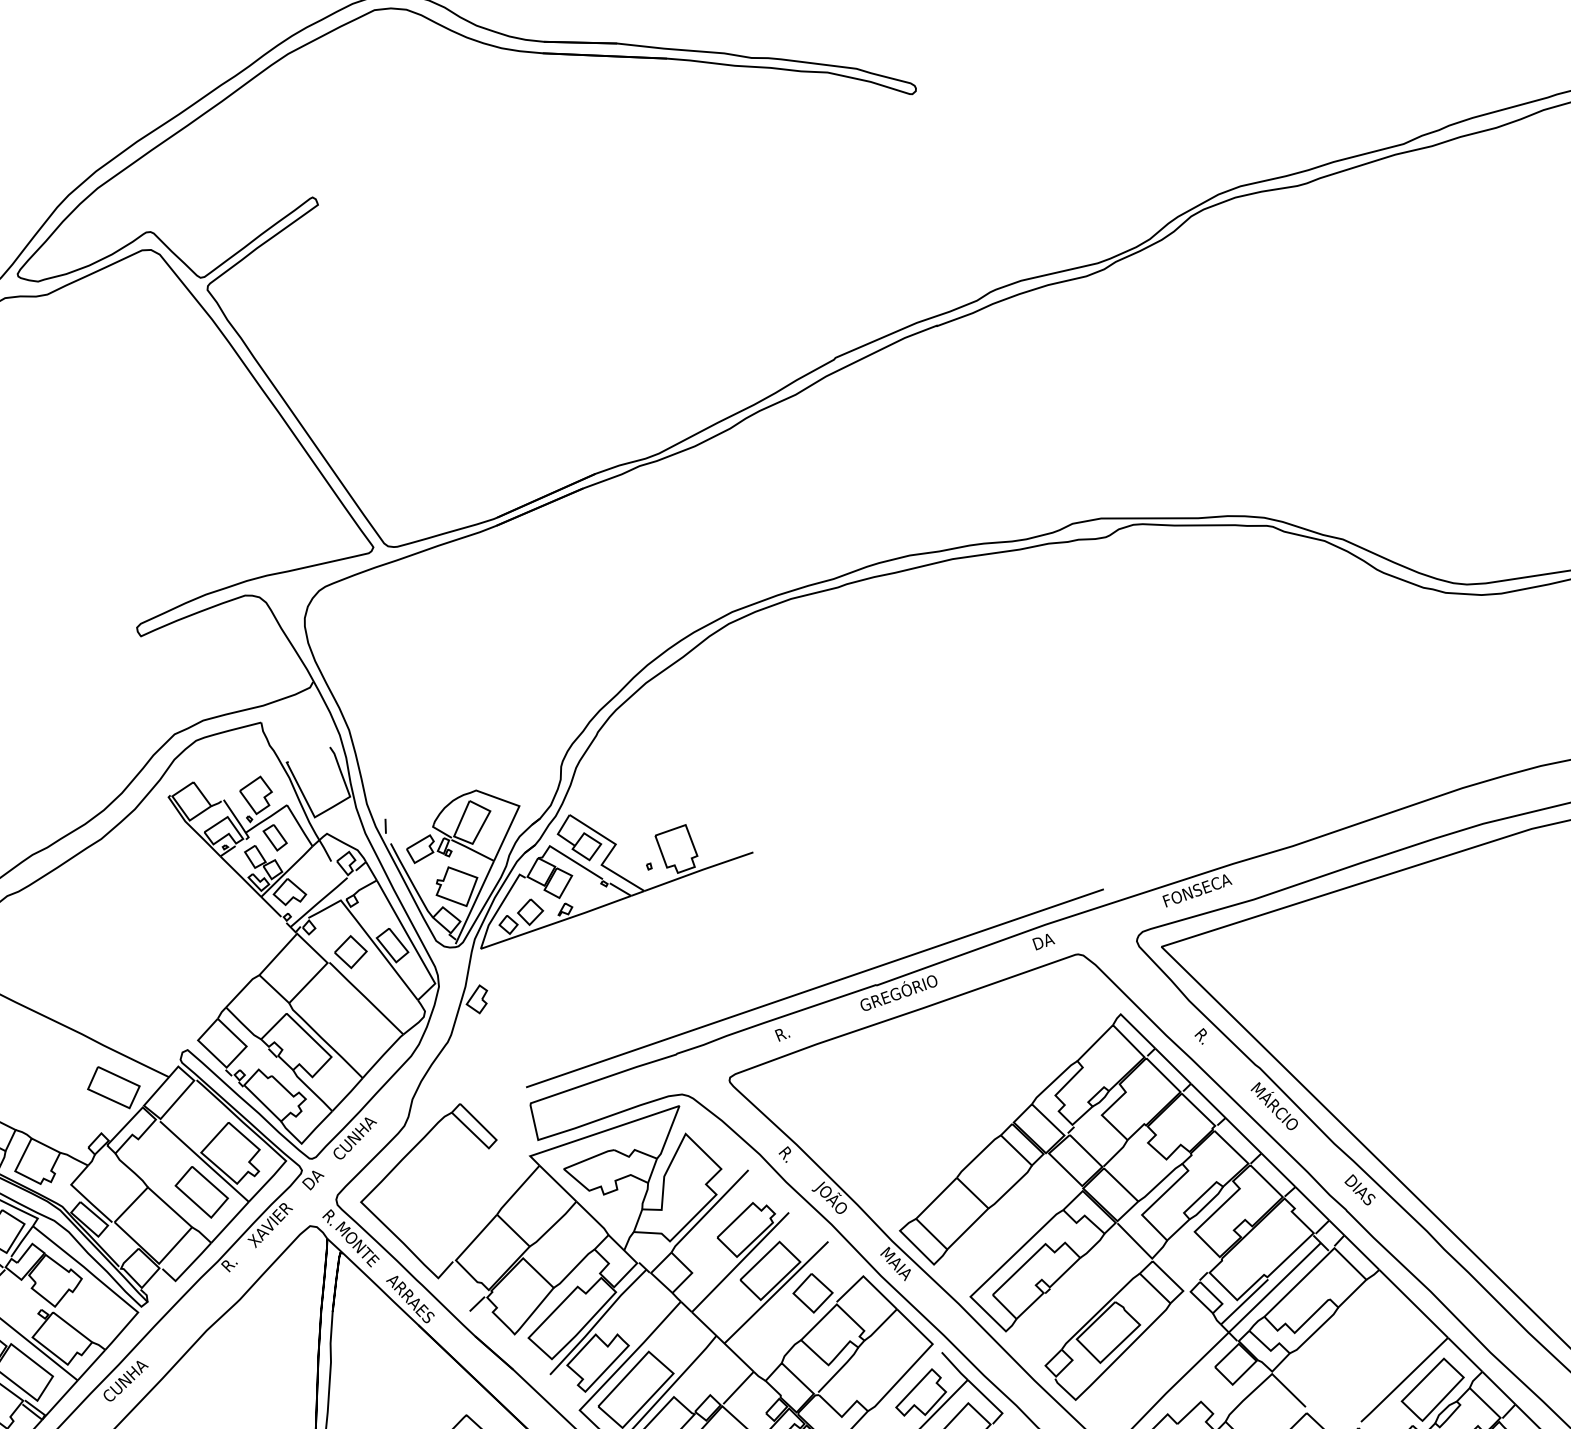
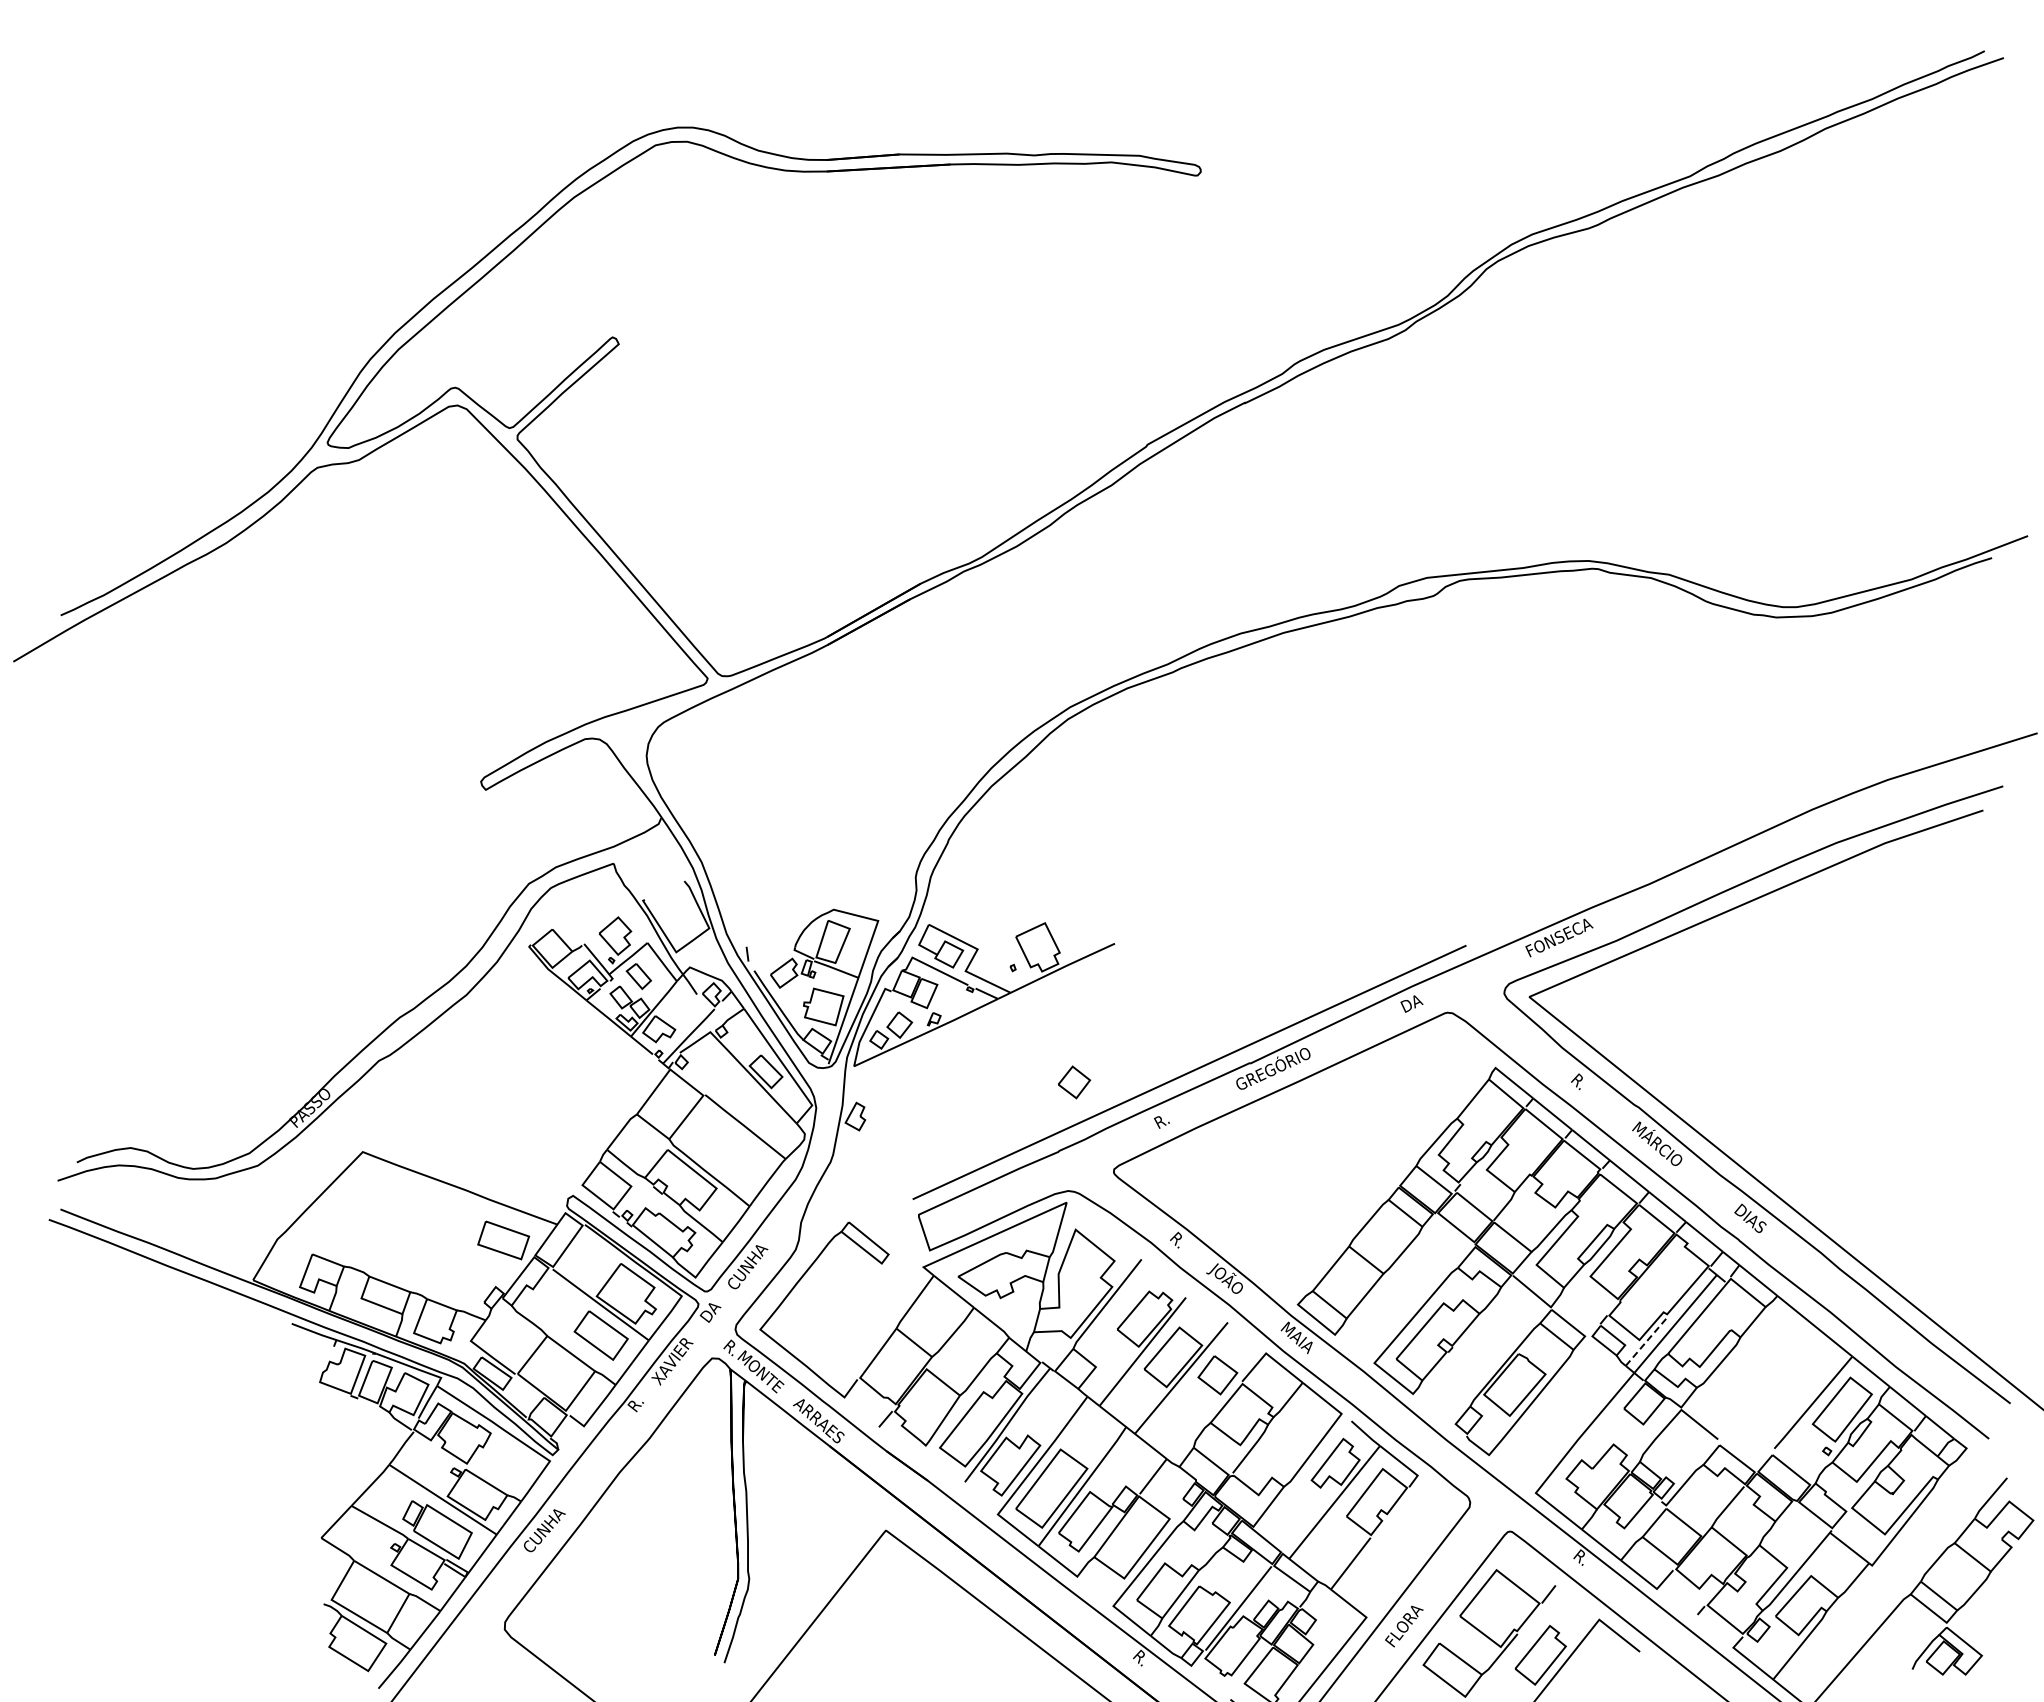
part: (350, 952) -> (1074, 1082), moved
line: (1245, 1302) -> (1647, 1341), solid -> dashed

